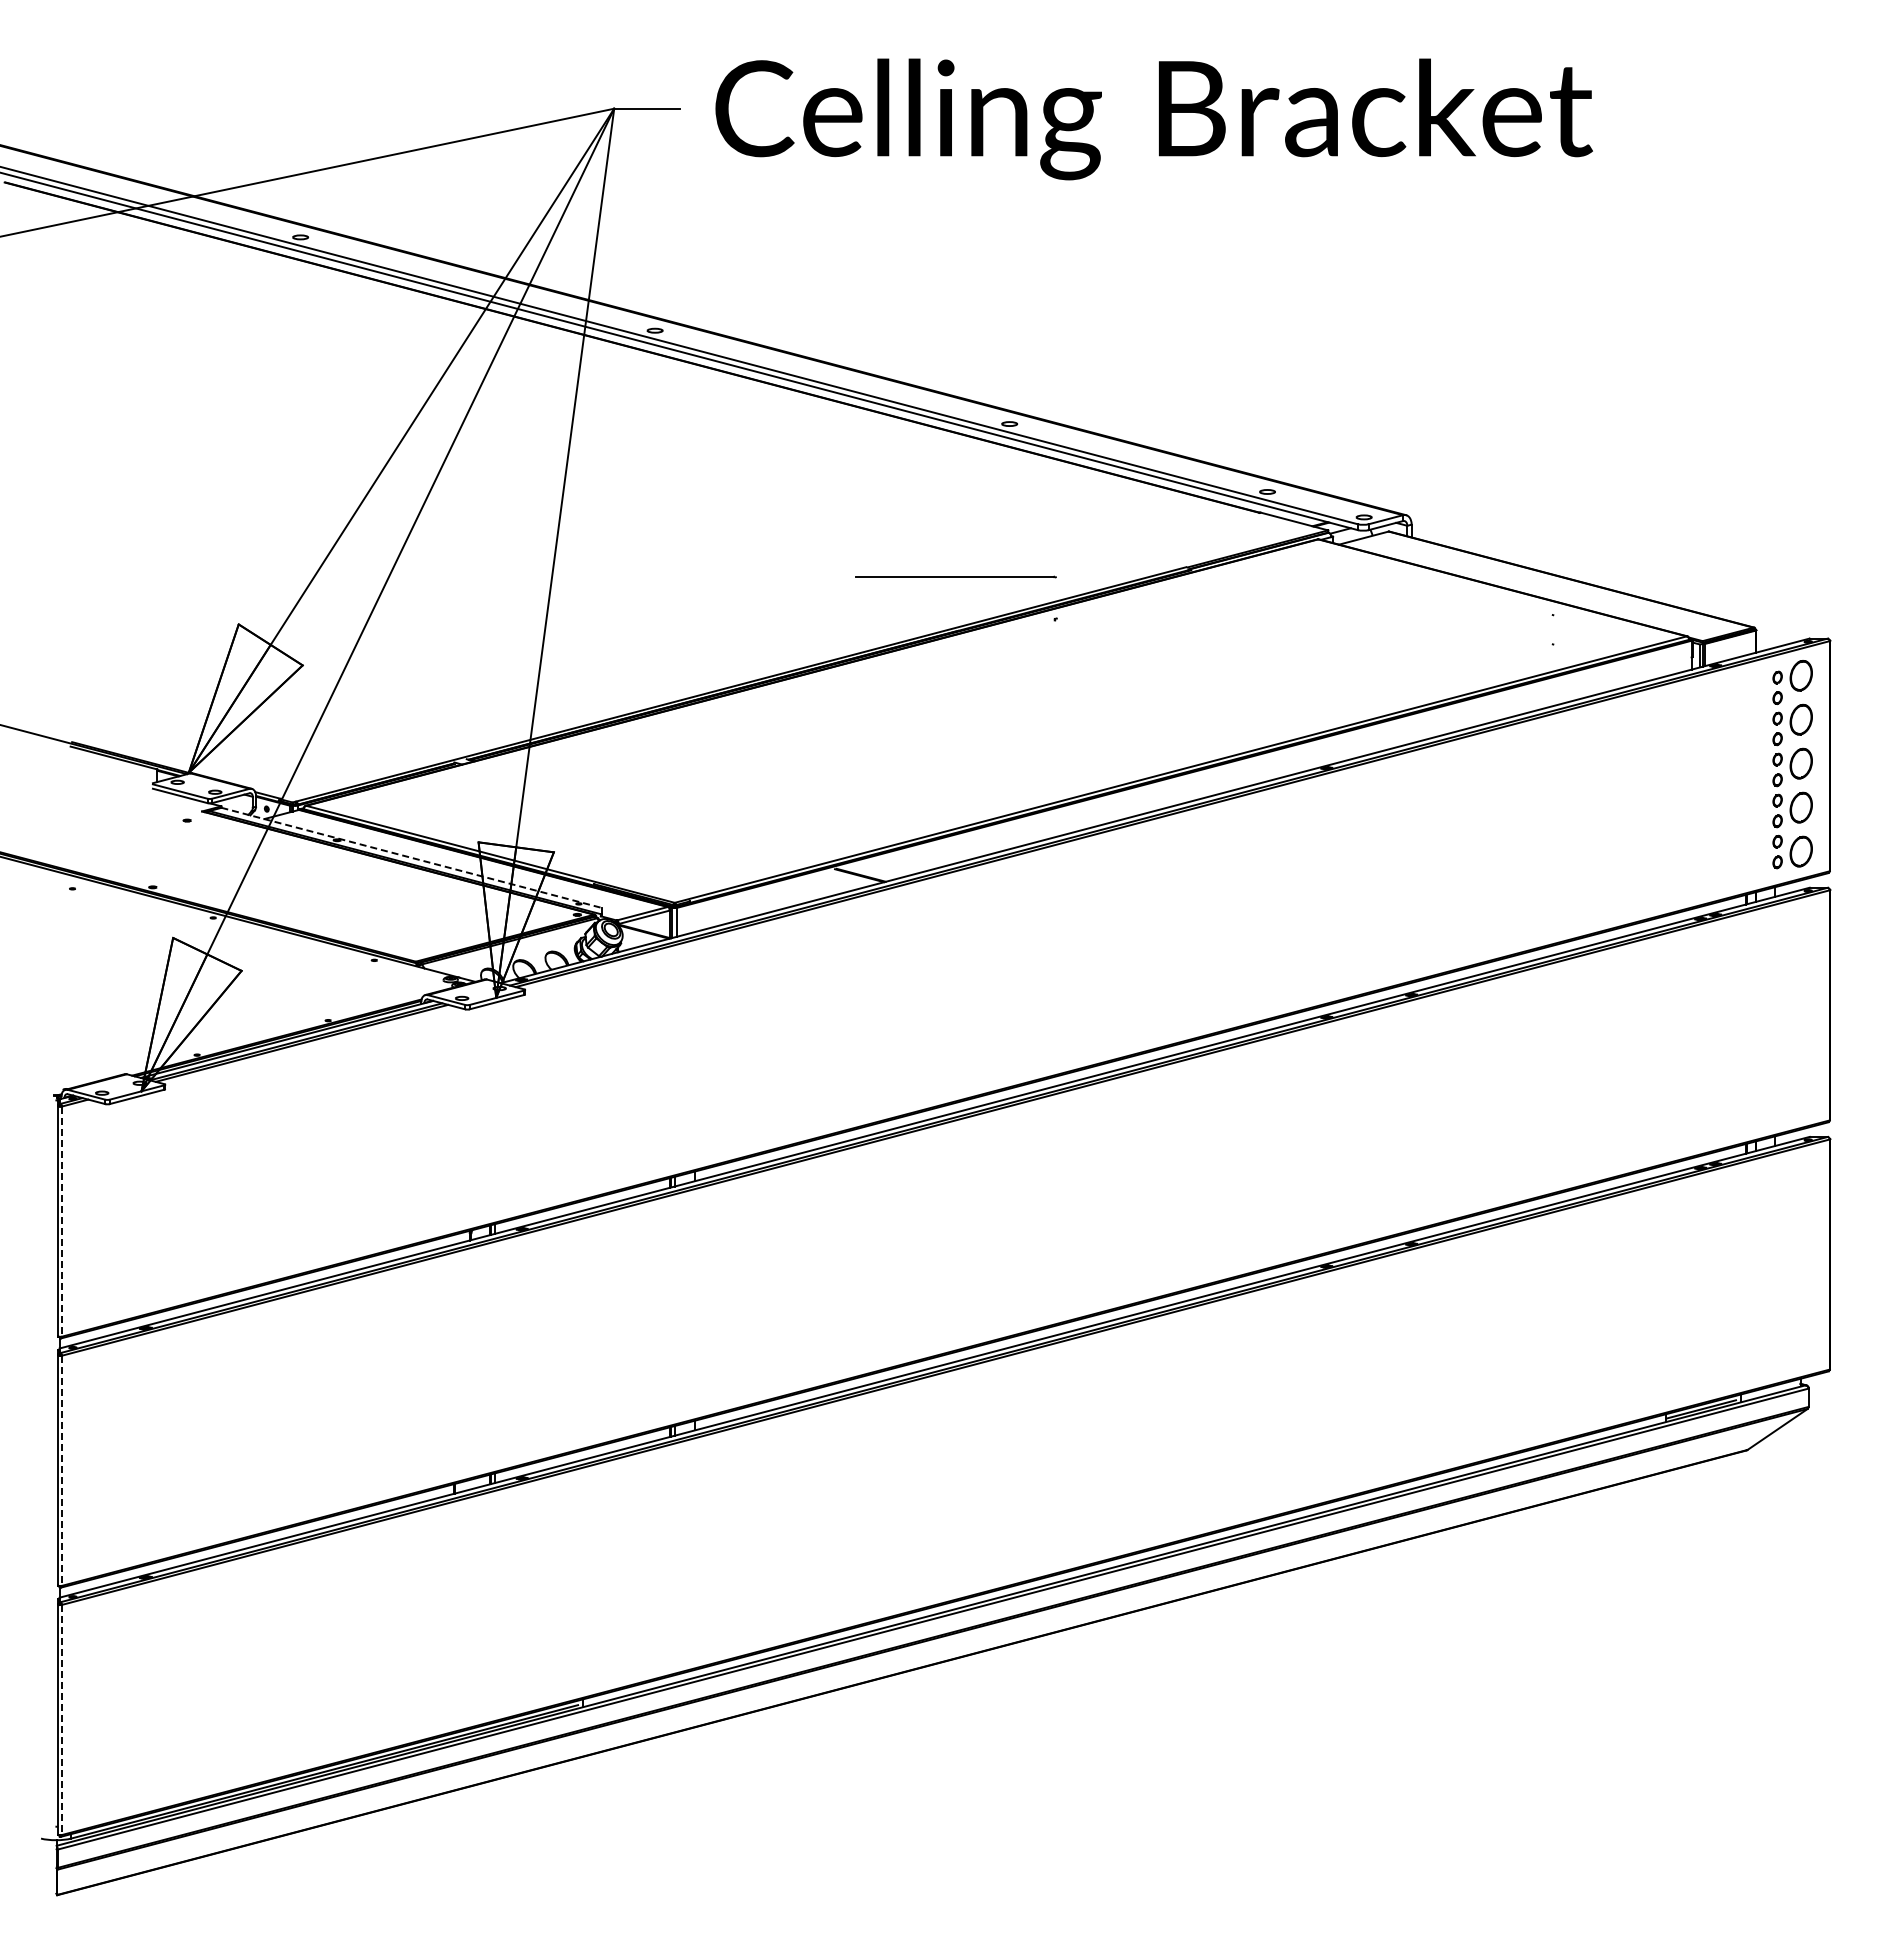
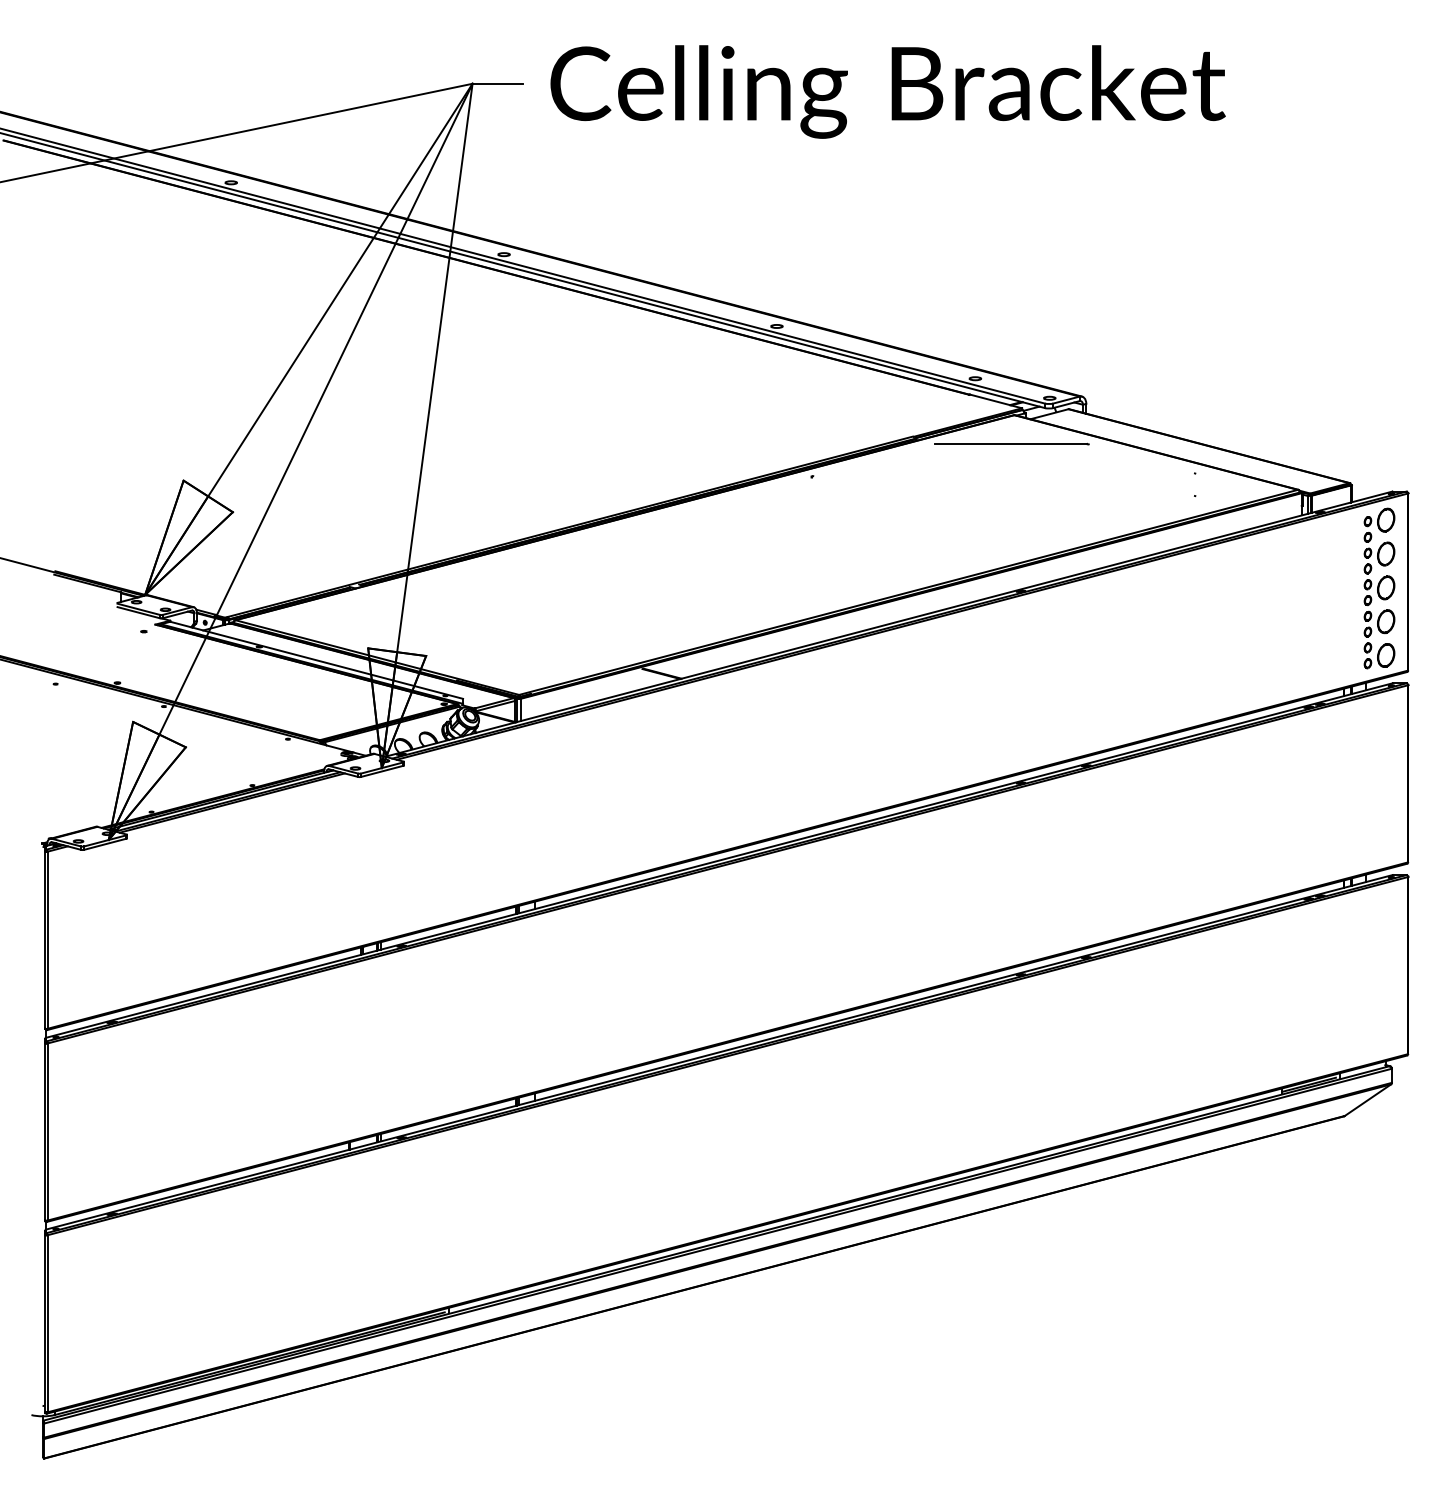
part: (955, 576) -> (1011, 443), moved
line: (411, 857) -> (316, 660), dashed -> solid
line: (62, 1222) -> (47, 940), dashed -> solid
line: (62, 1471) -> (47, 1132), dashed -> solid
line: (62, 1720) -> (47, 1324), dashed -> solid

